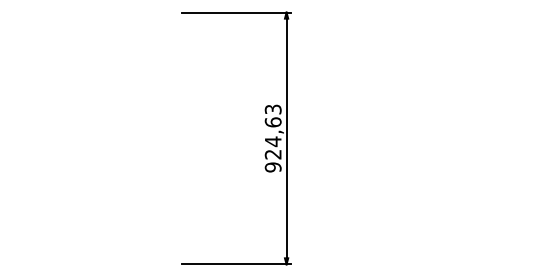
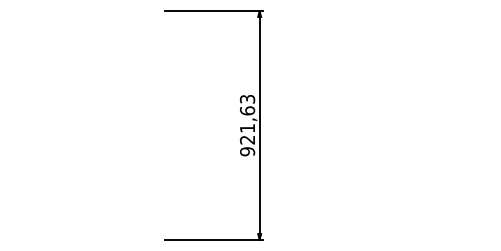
text: (273, 141) -> (247, 128), 924,63 -> 921,63

